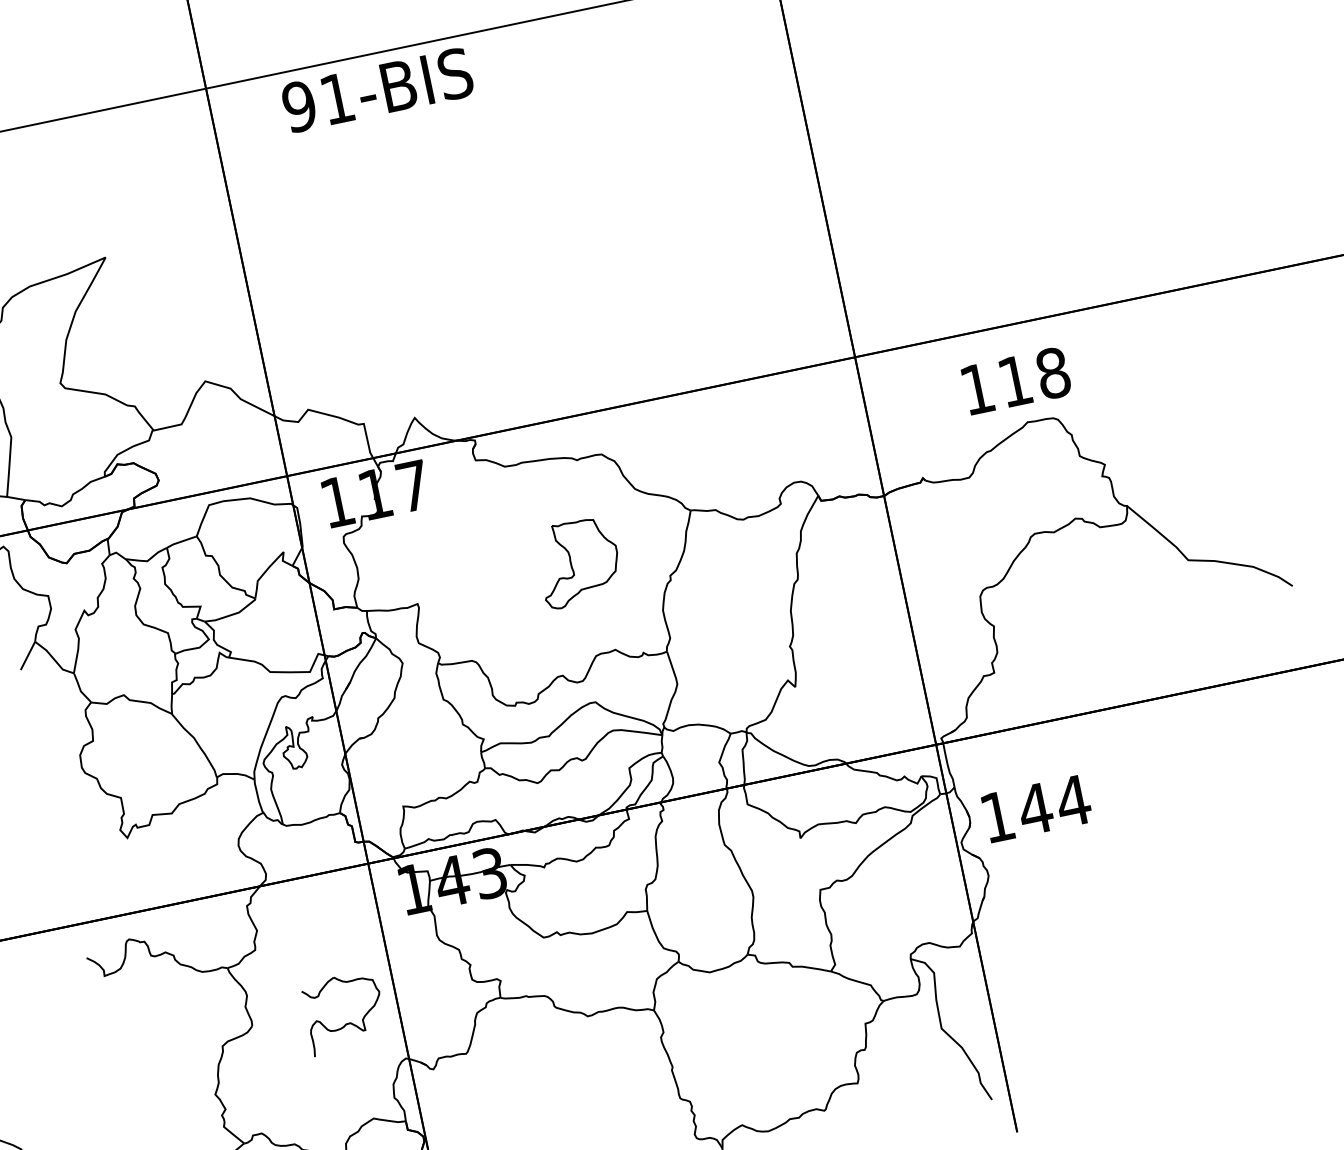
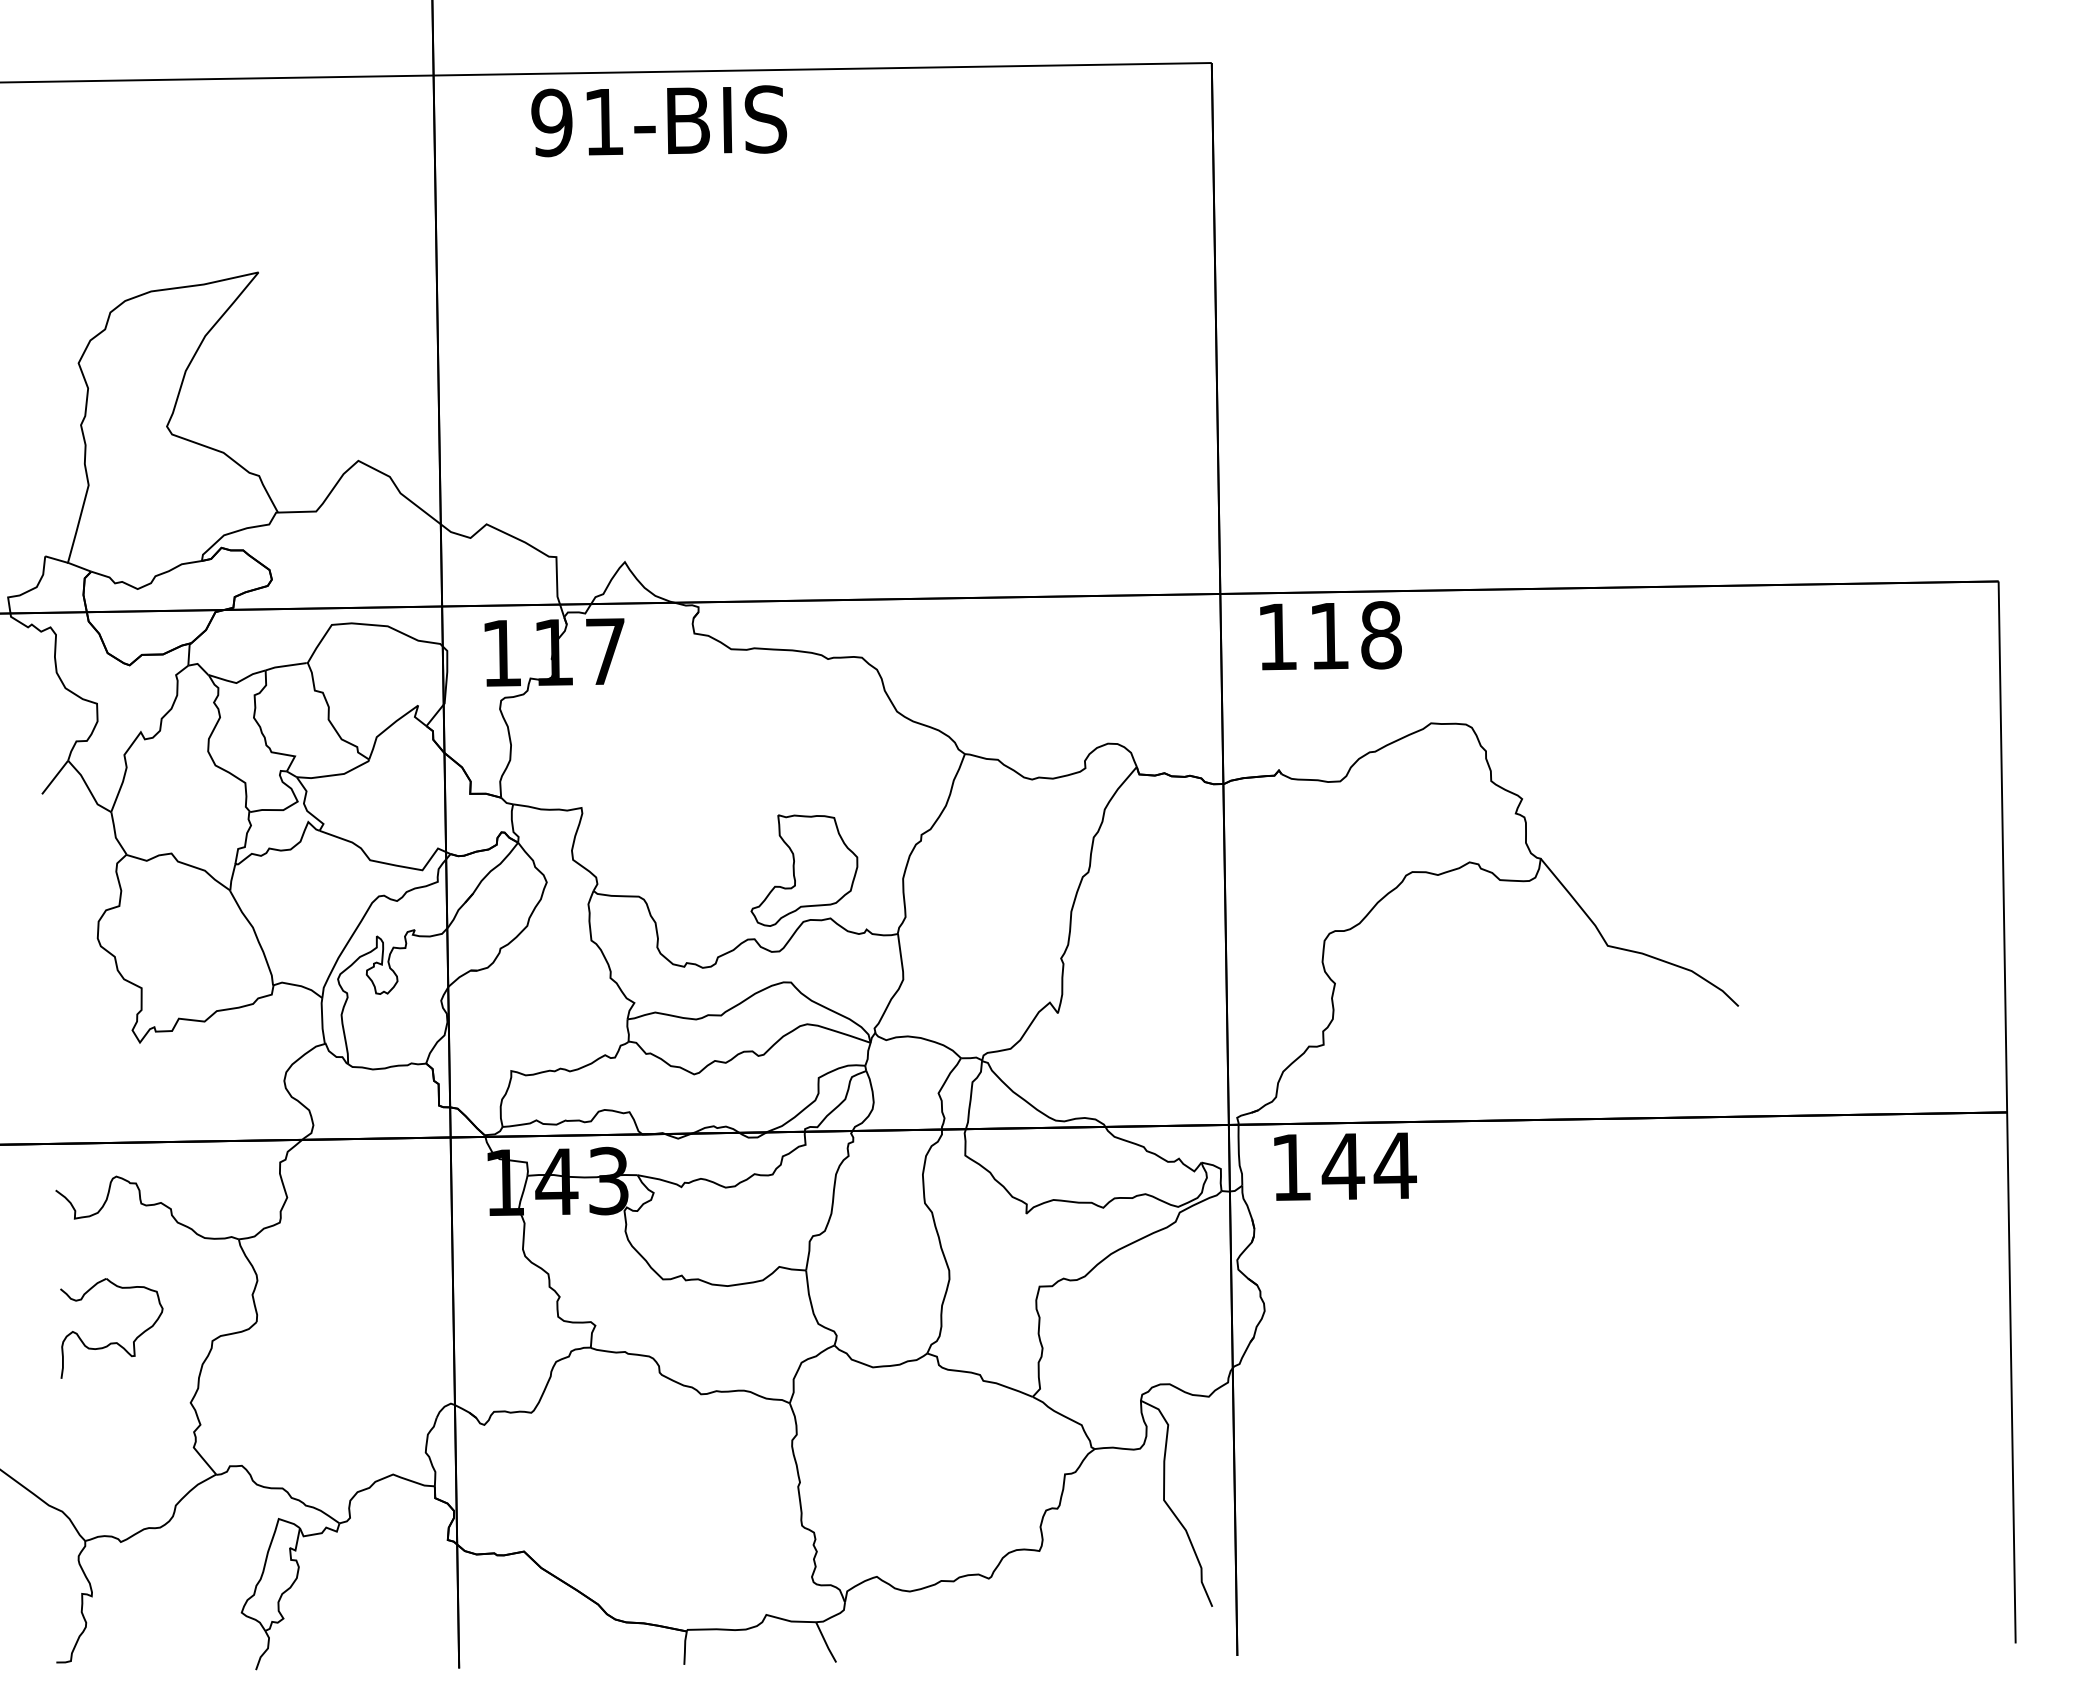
text: (1016, 380) -> (1330, 635), moved
part: (578, 562) -> (804, 870), moved
text: (1037, 808) -> (1345, 1166), moved
part: (346, 1023) -> (111, 1342), moved

